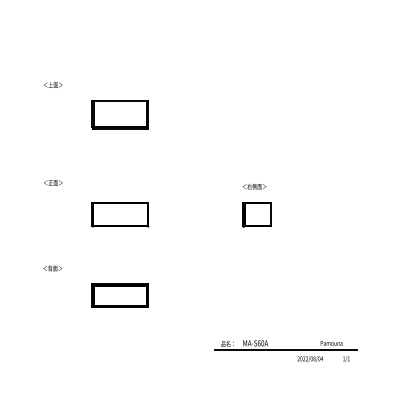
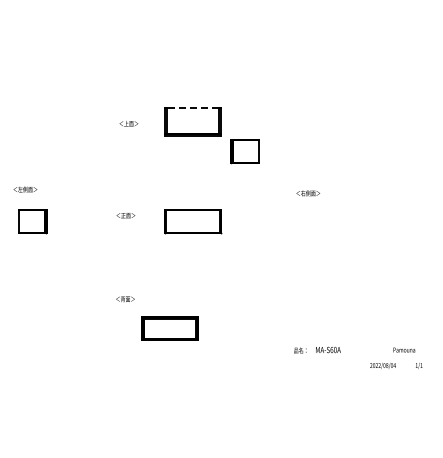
text: (52, 84) -> (128, 123), moved
line: (119, 101) -> (192, 108), solid -> dashed
text: (52, 182) -> (125, 215), moved
text: (253, 186) -> (307, 193), moved
part: (256, 214) -> (244, 151), moved
text: (52, 268) -> (125, 299), moved
part: (119, 295) -> (169, 328), moved
line: (285, 349) -> (358, 356), removed

